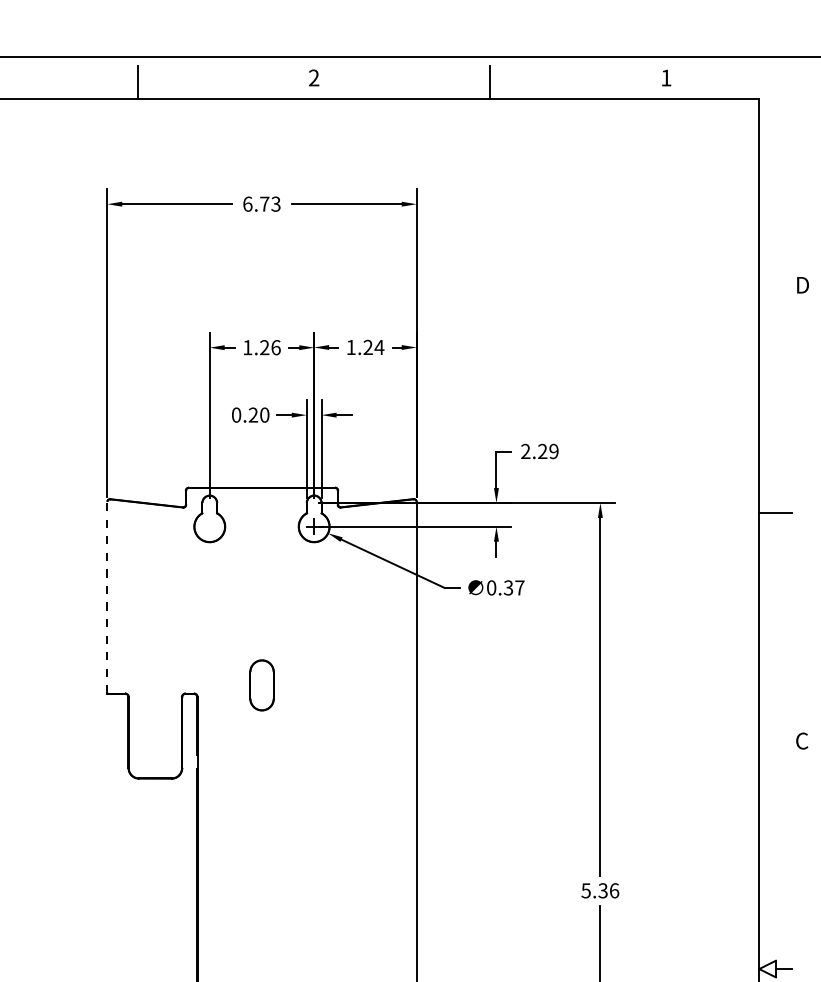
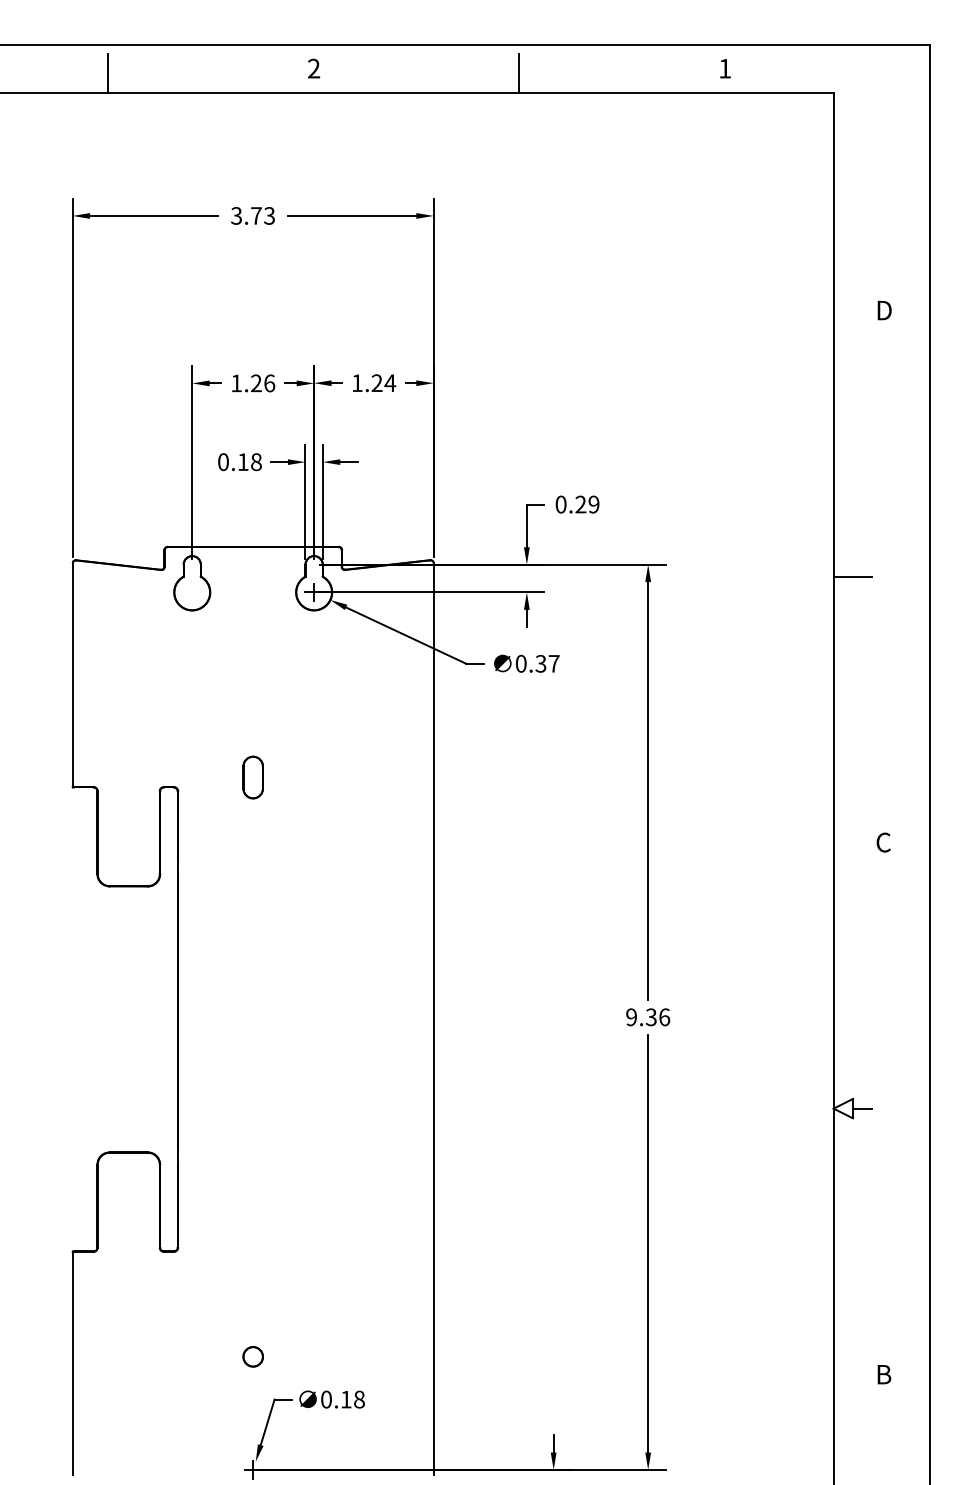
text: (247, 203) -> (236, 215), 6.73 -> 3.73
text: (258, 414) -> (249, 461), 0.20 -> 0.18
text: (525, 451) -> (560, 504), 2.29 -> 0.29
line: (107, 597) -> (72, 675), dashed -> solid
part: (261, 685) -> (252, 777), size x0.71
text: (586, 890) -> (631, 1017), 5.36 -> 9.36

